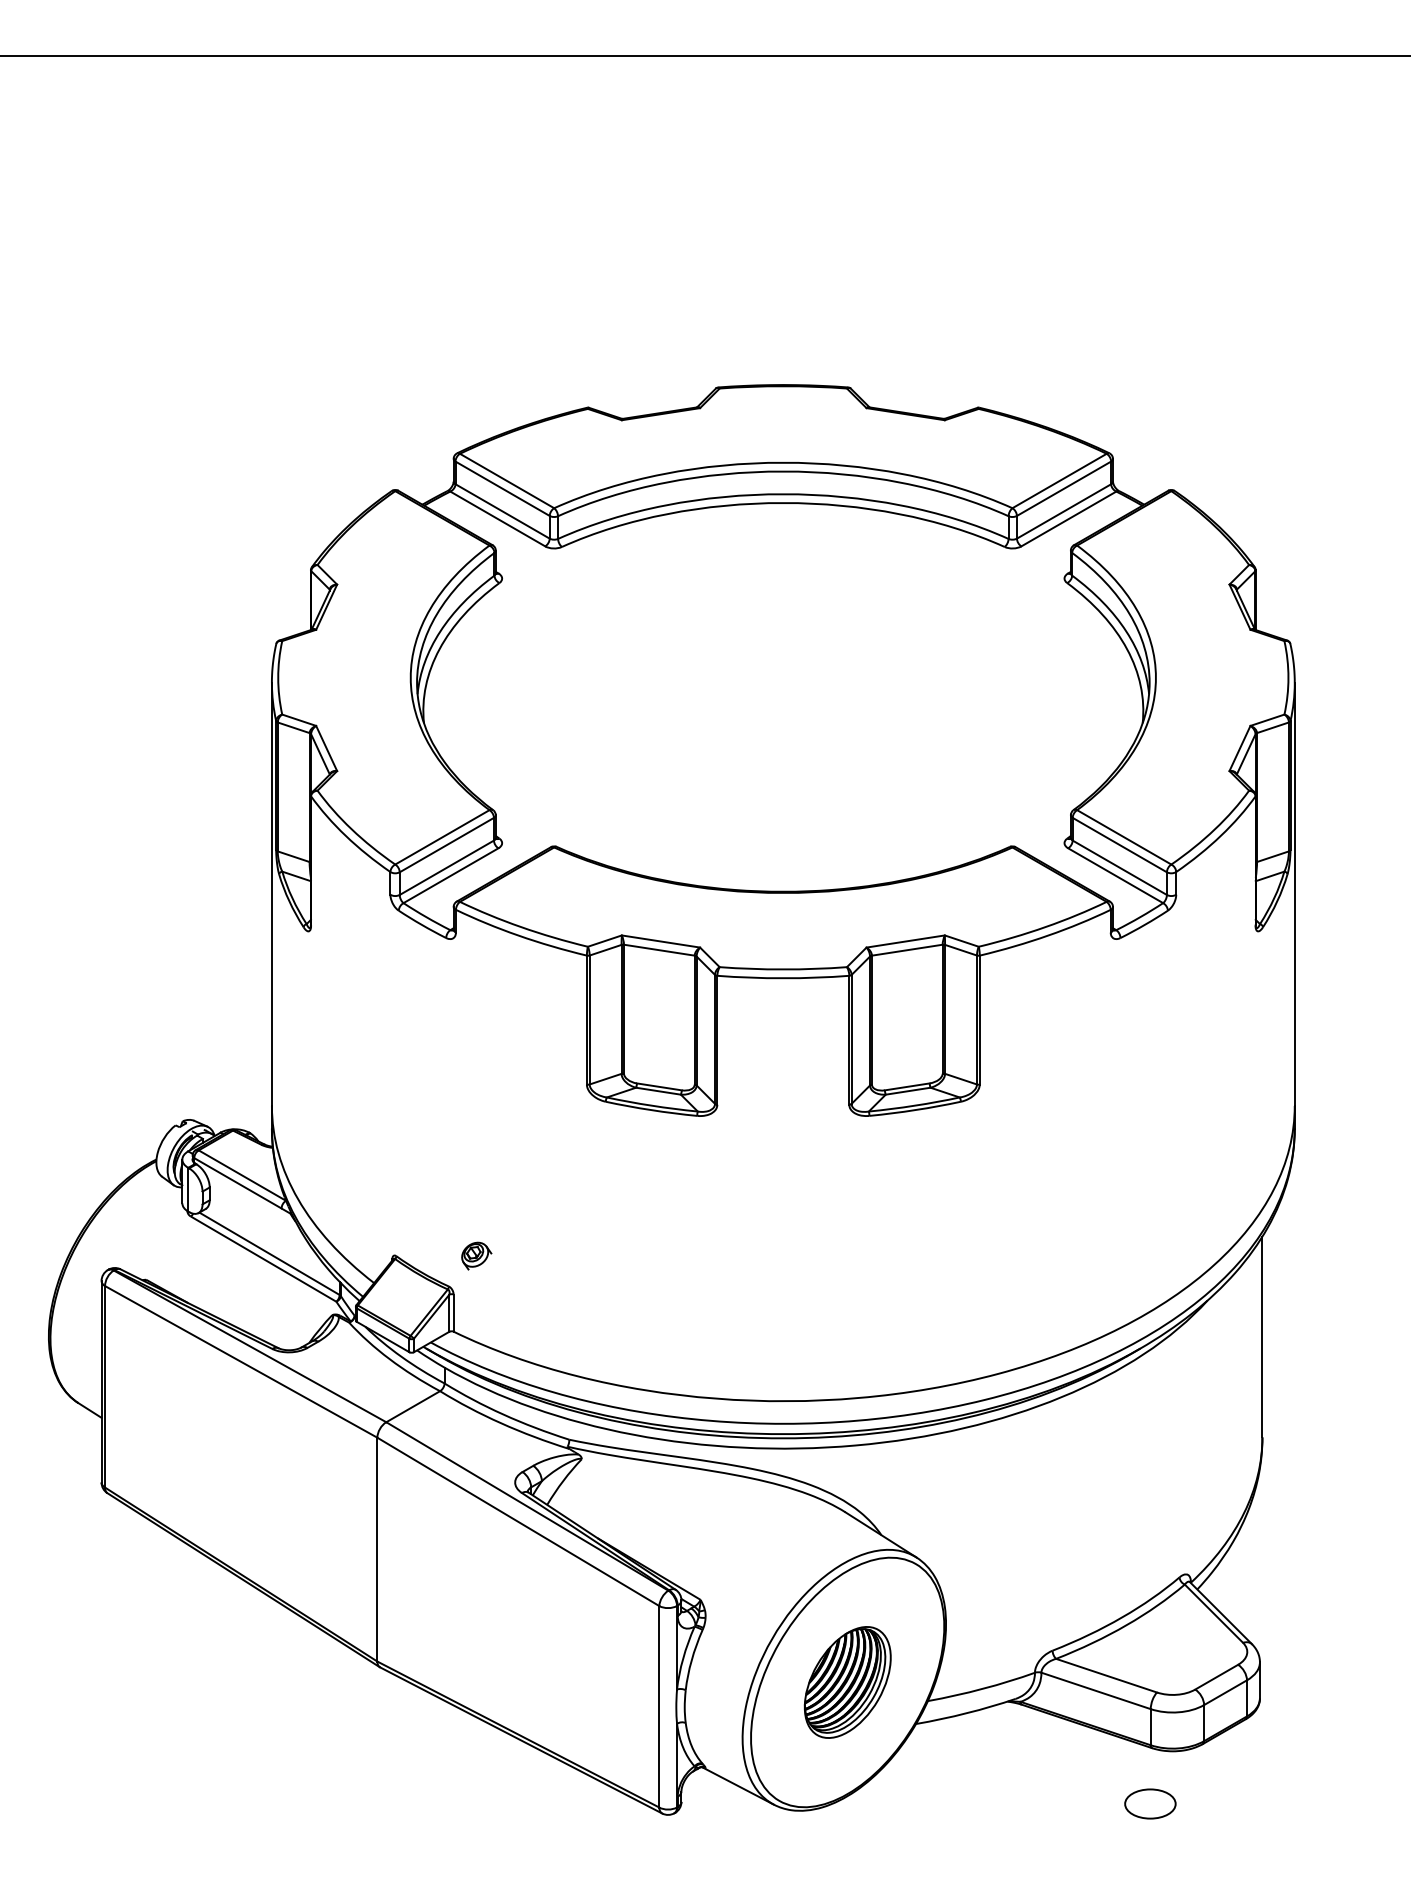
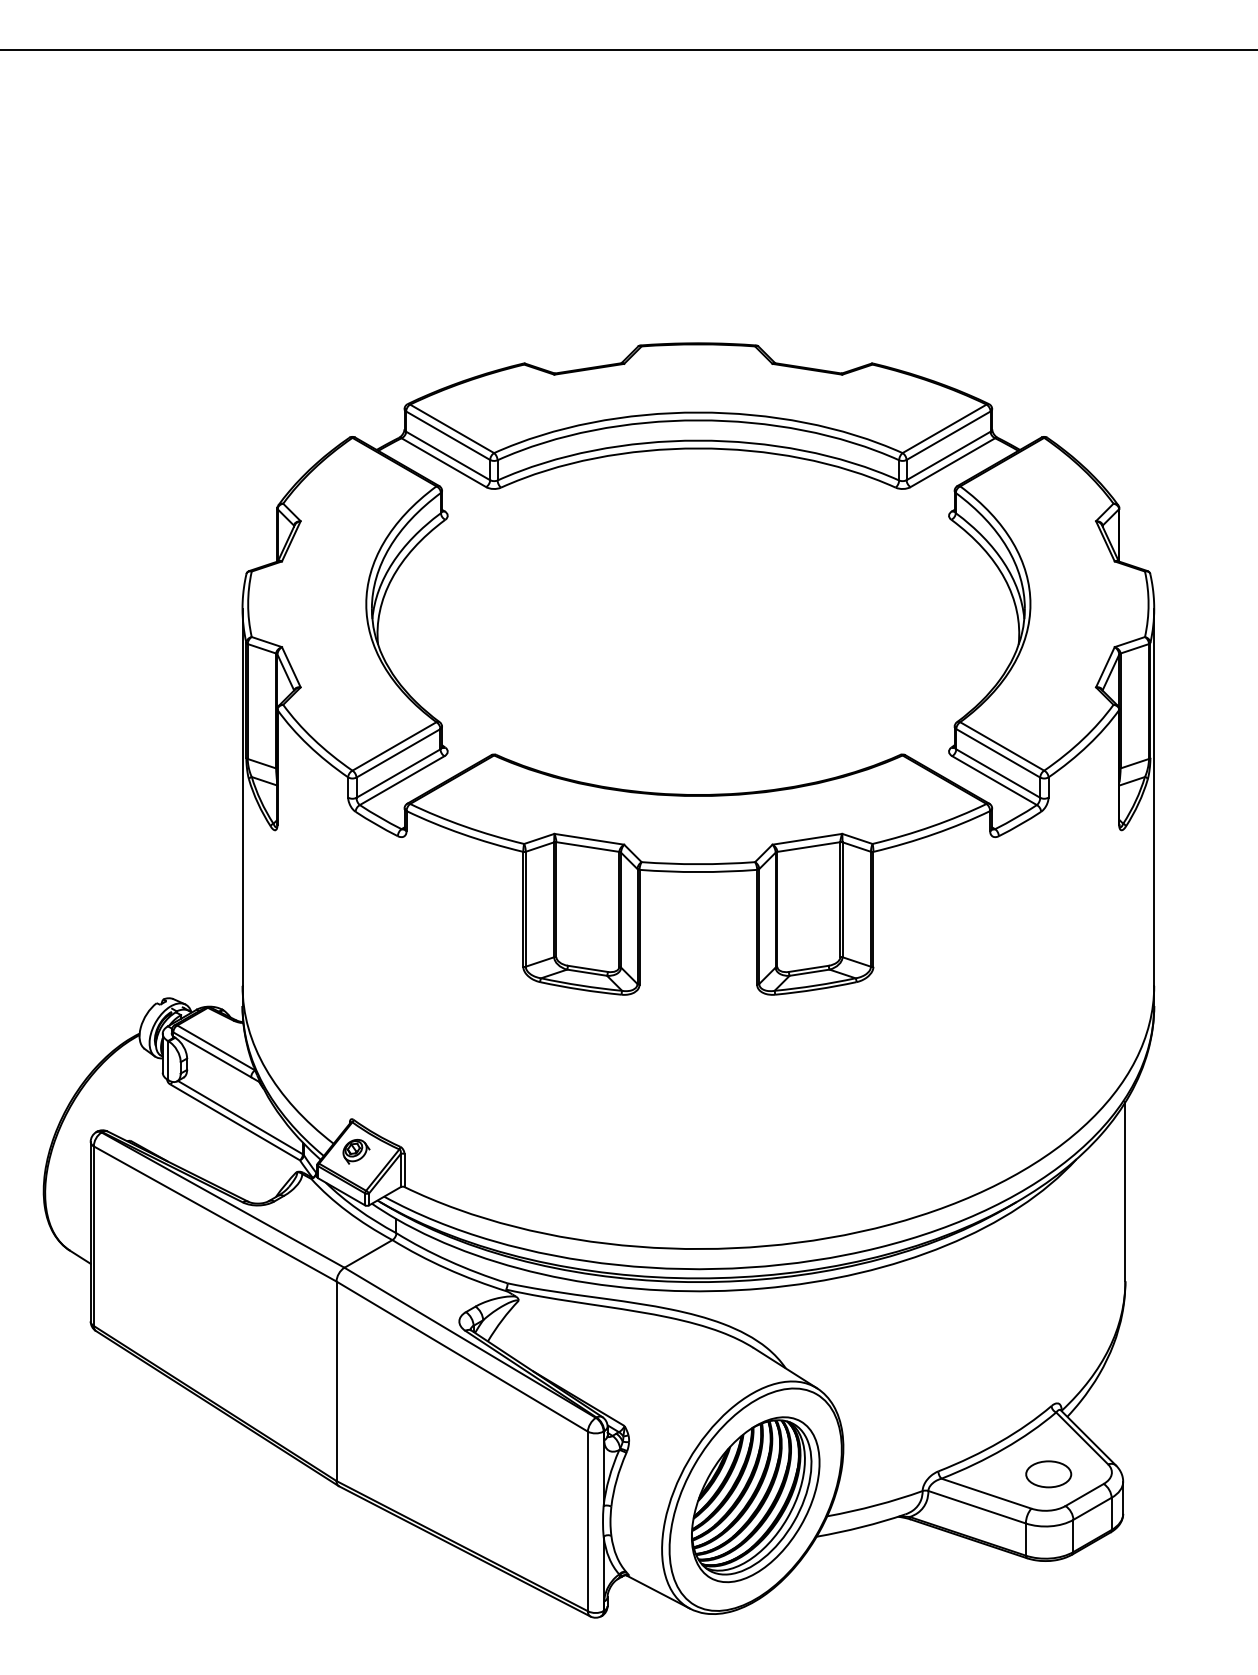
part: (476, 1255) -> (356, 1151), moved
part: (847, 1682) -> (755, 1499), size x1.67
part: (1150, 1803) -> (1048, 1473), moved

